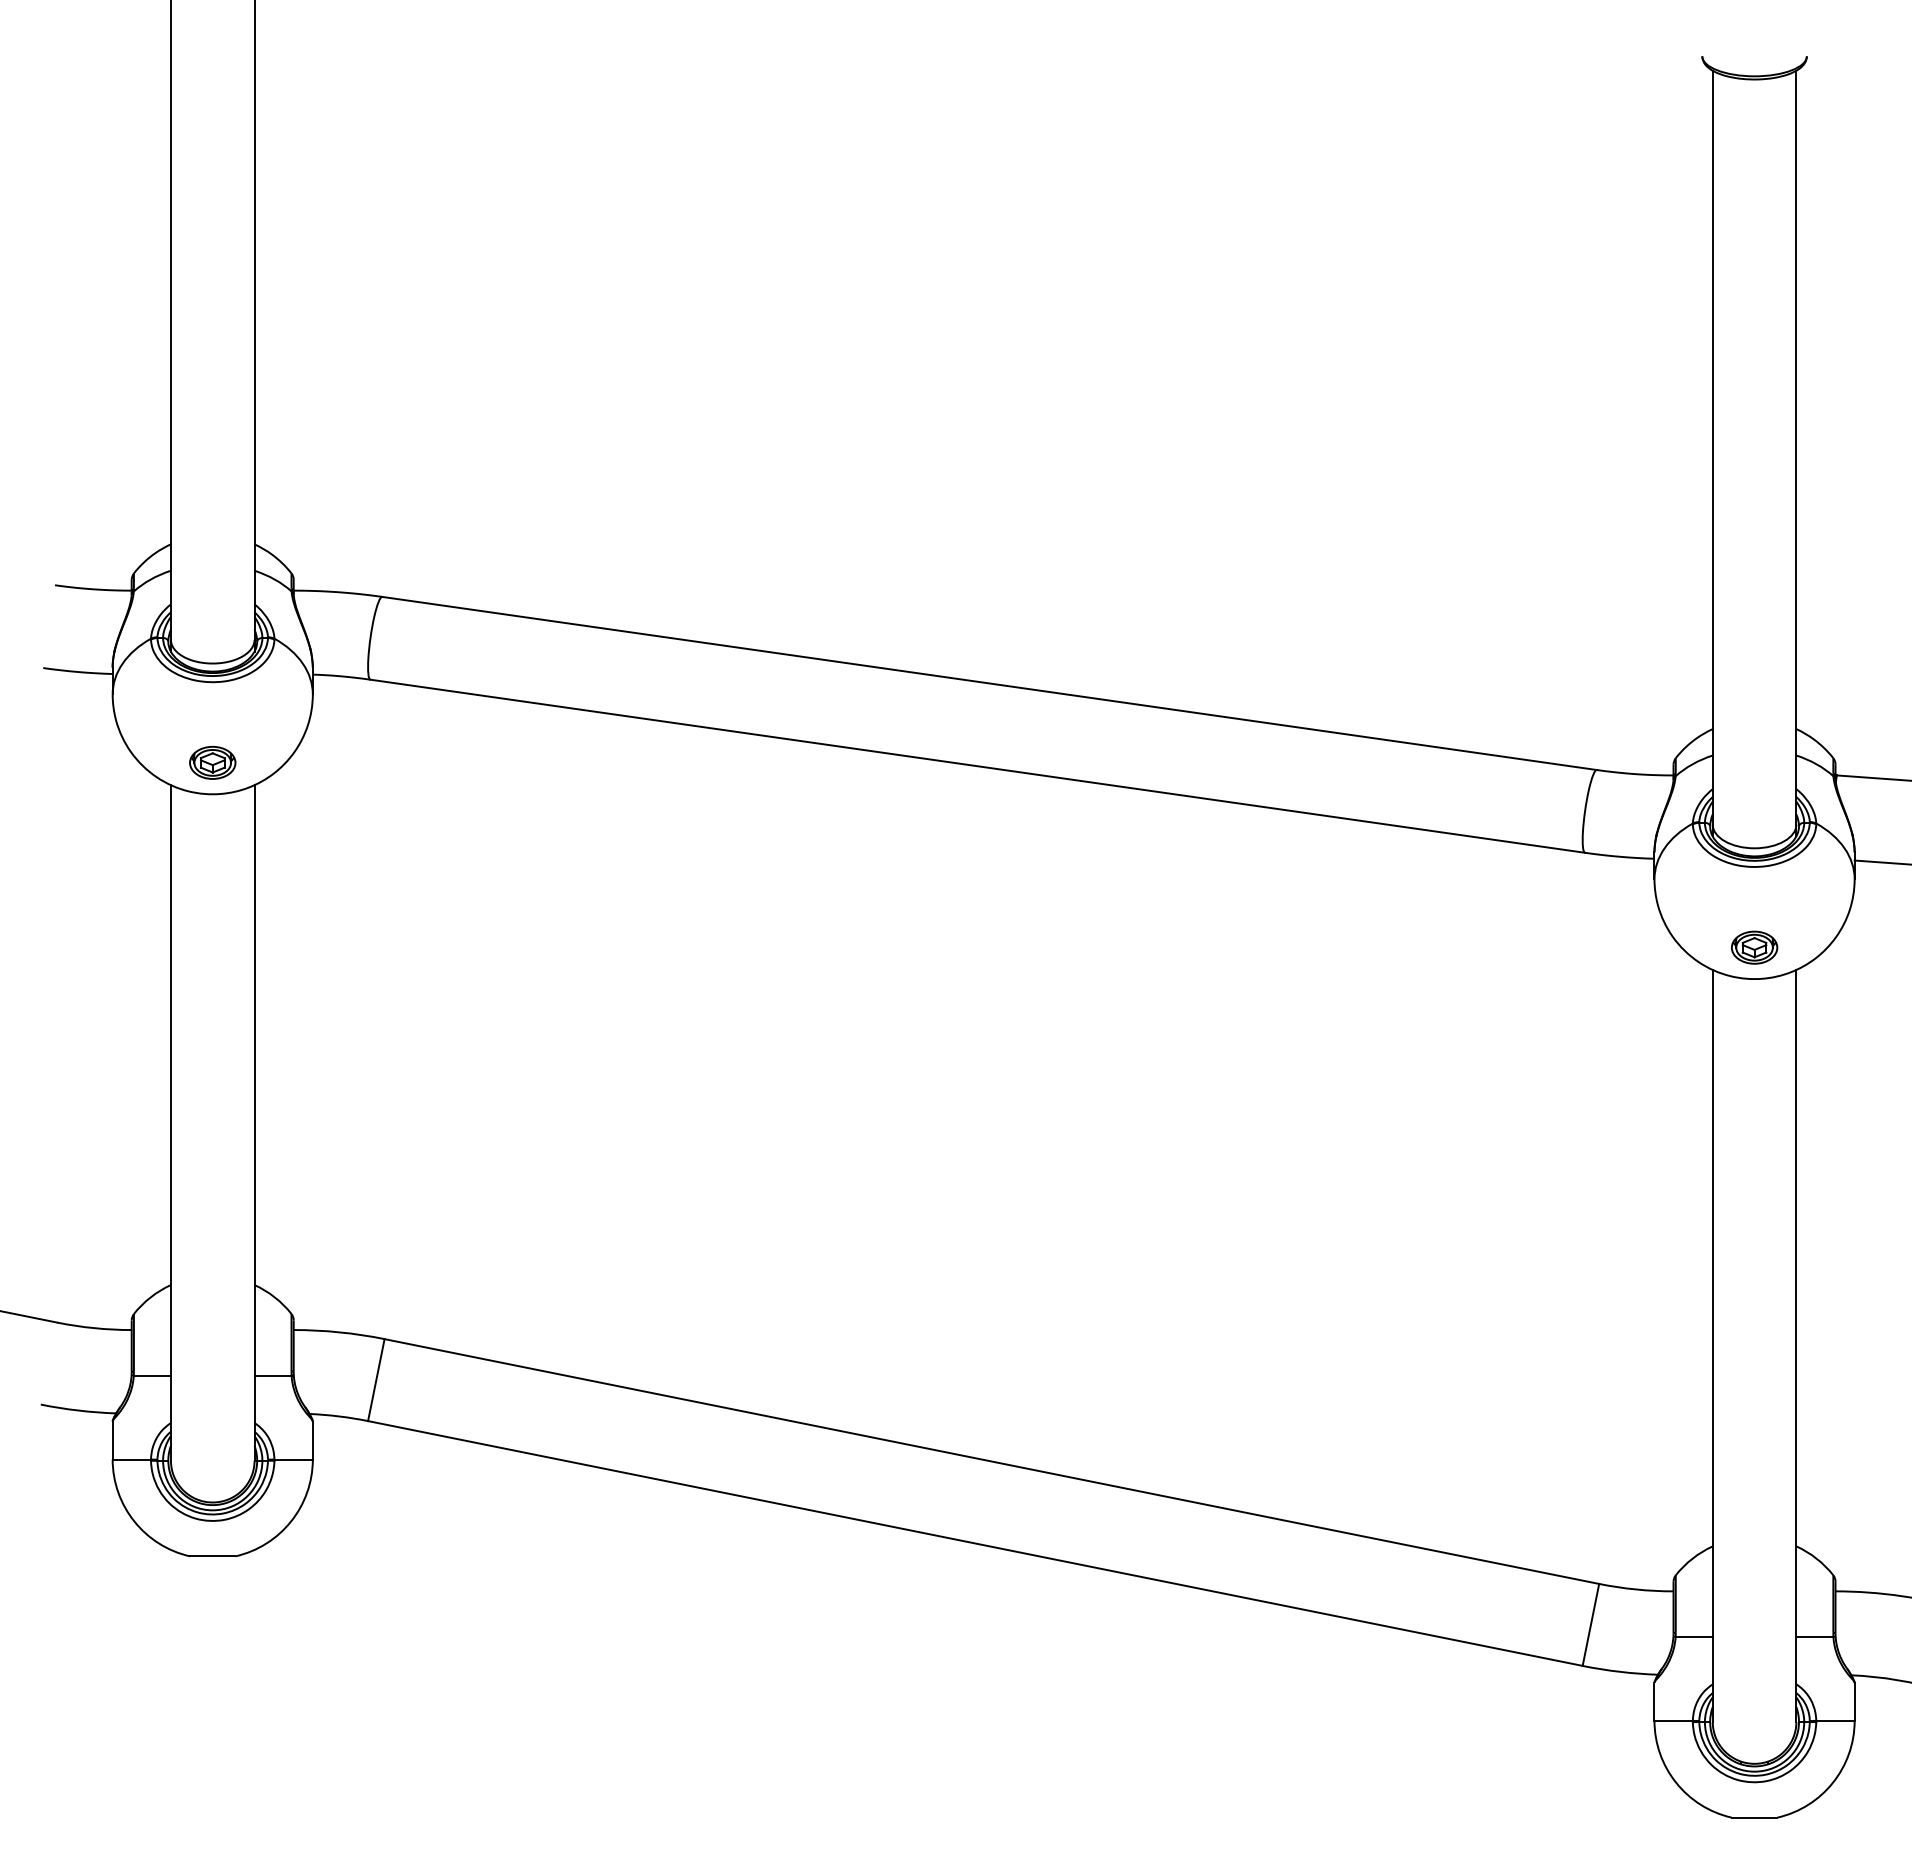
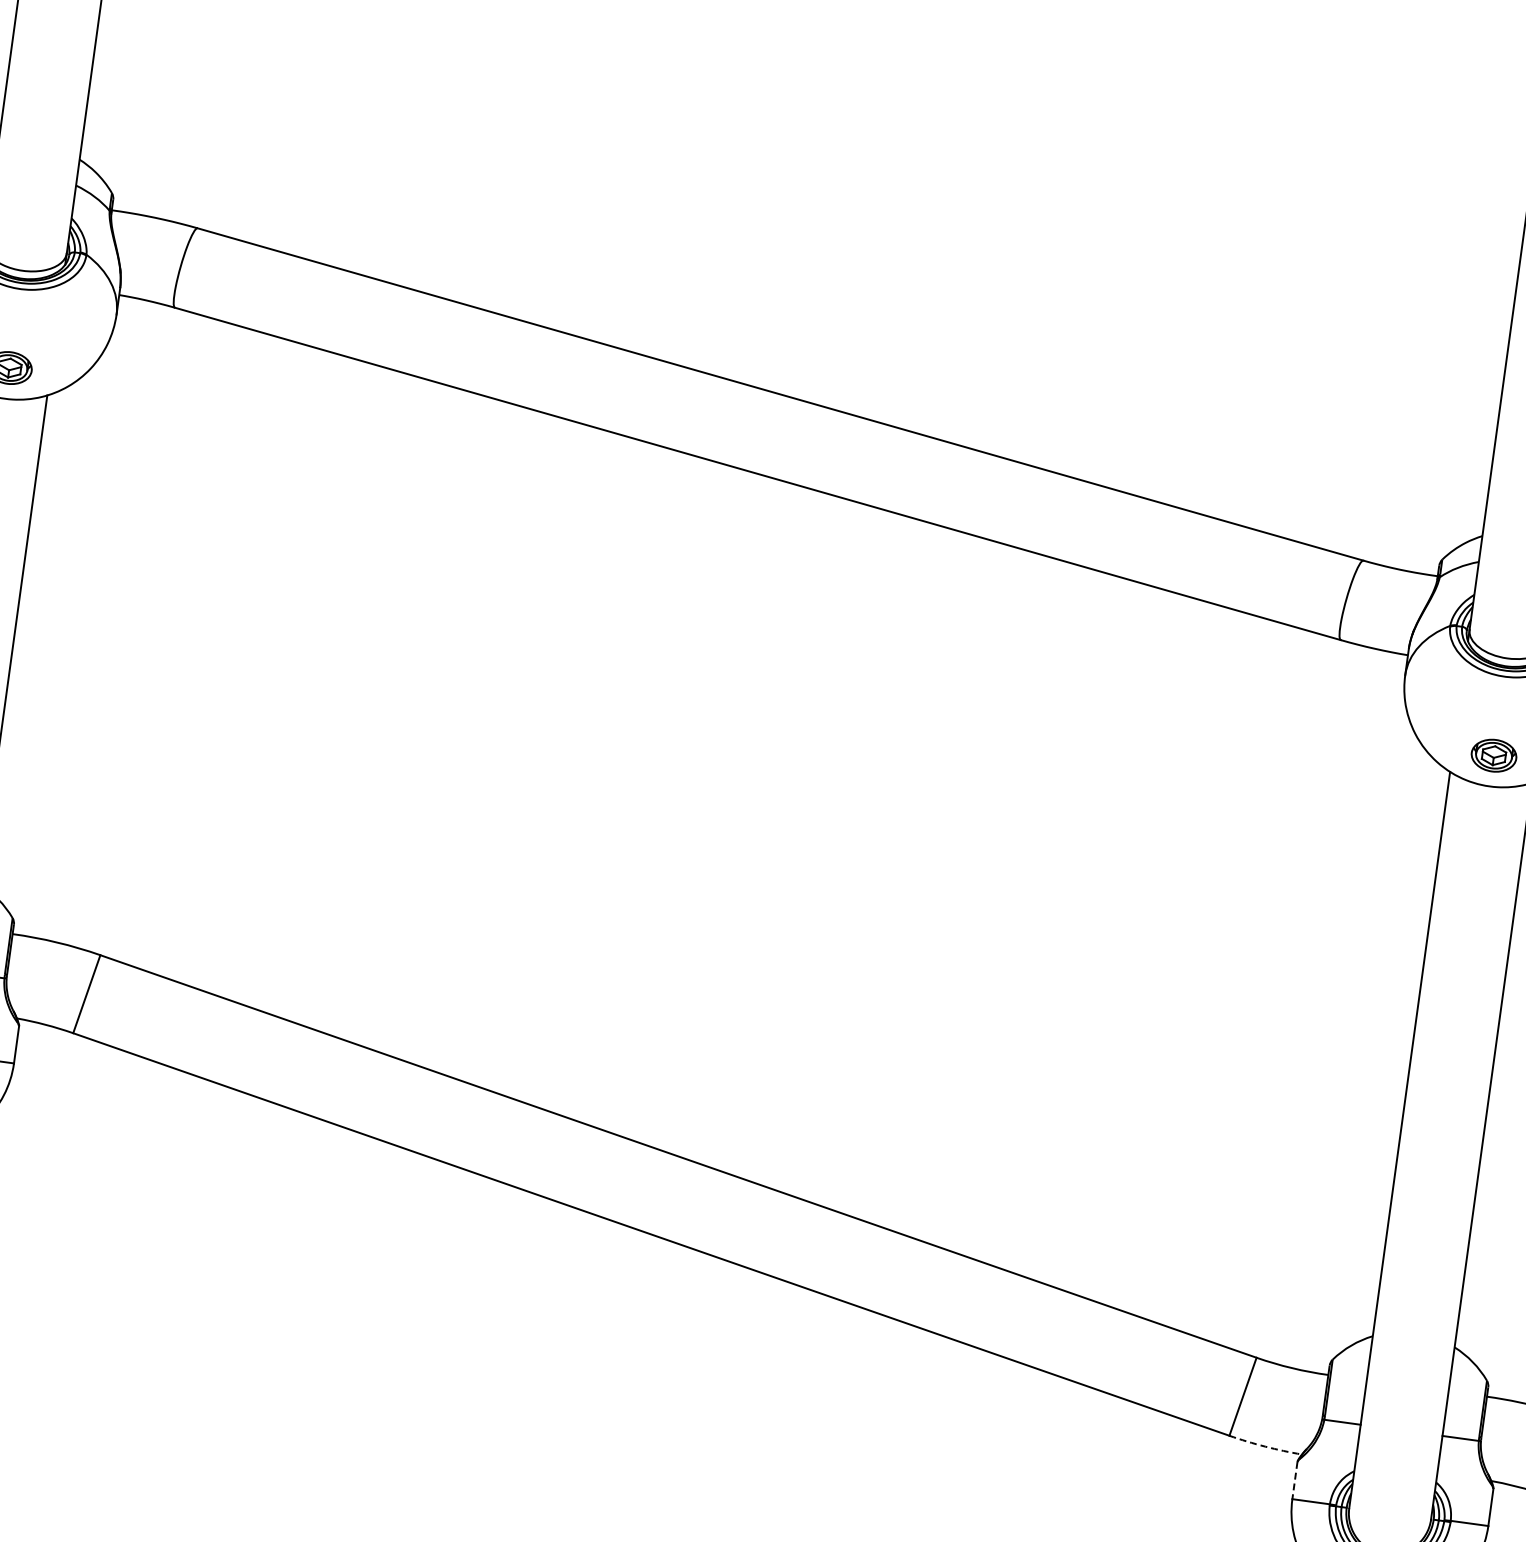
arc: (1620, 1671) -> (1265, 1446), solid -> dashed
line: (1654, 1701) -> (1294, 1480), solid -> dashed

